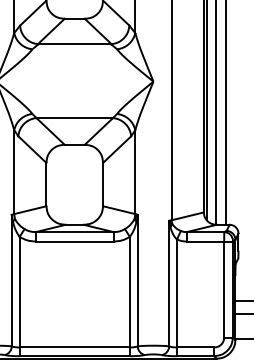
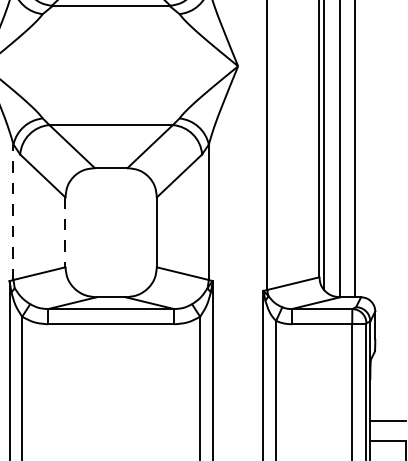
line: (14, 172) -> (13, 212), solid -> dashed
line: (46, 184) -> (65, 232), solid -> dashed

